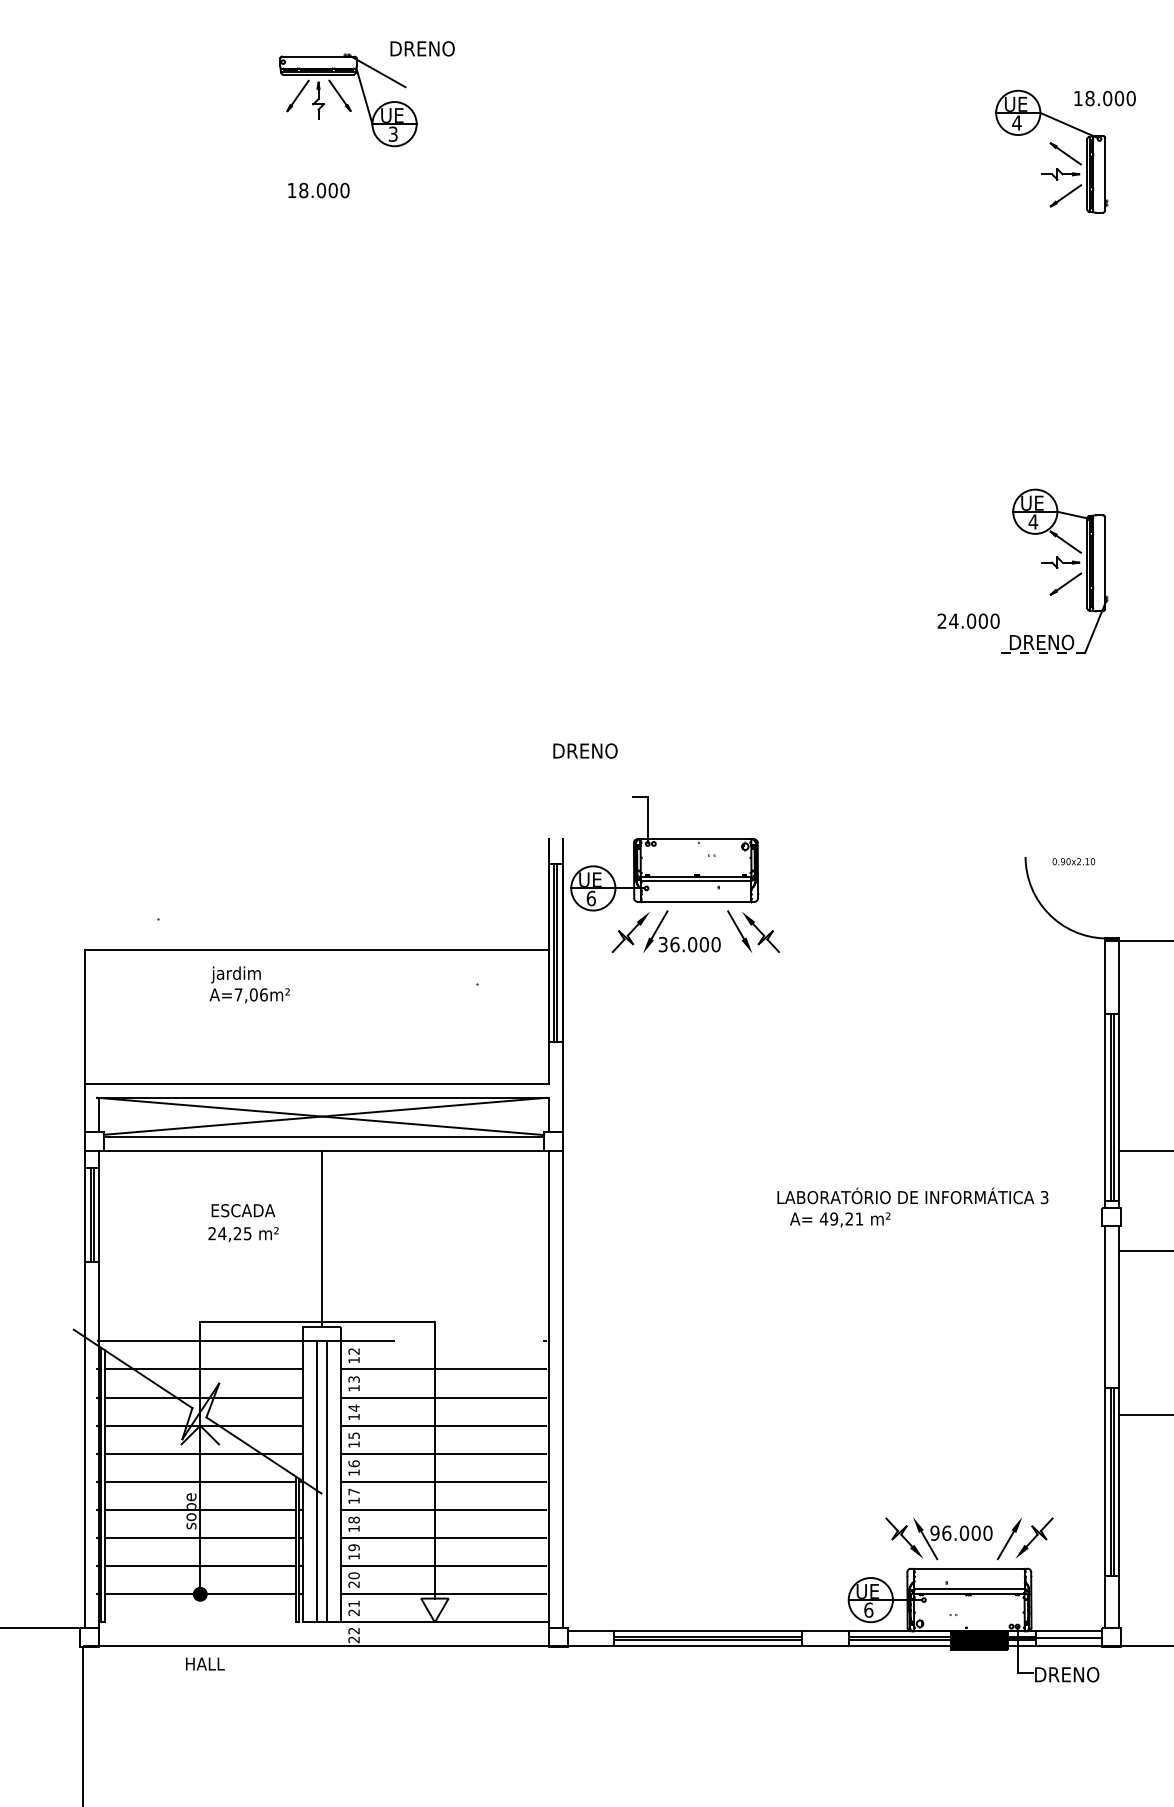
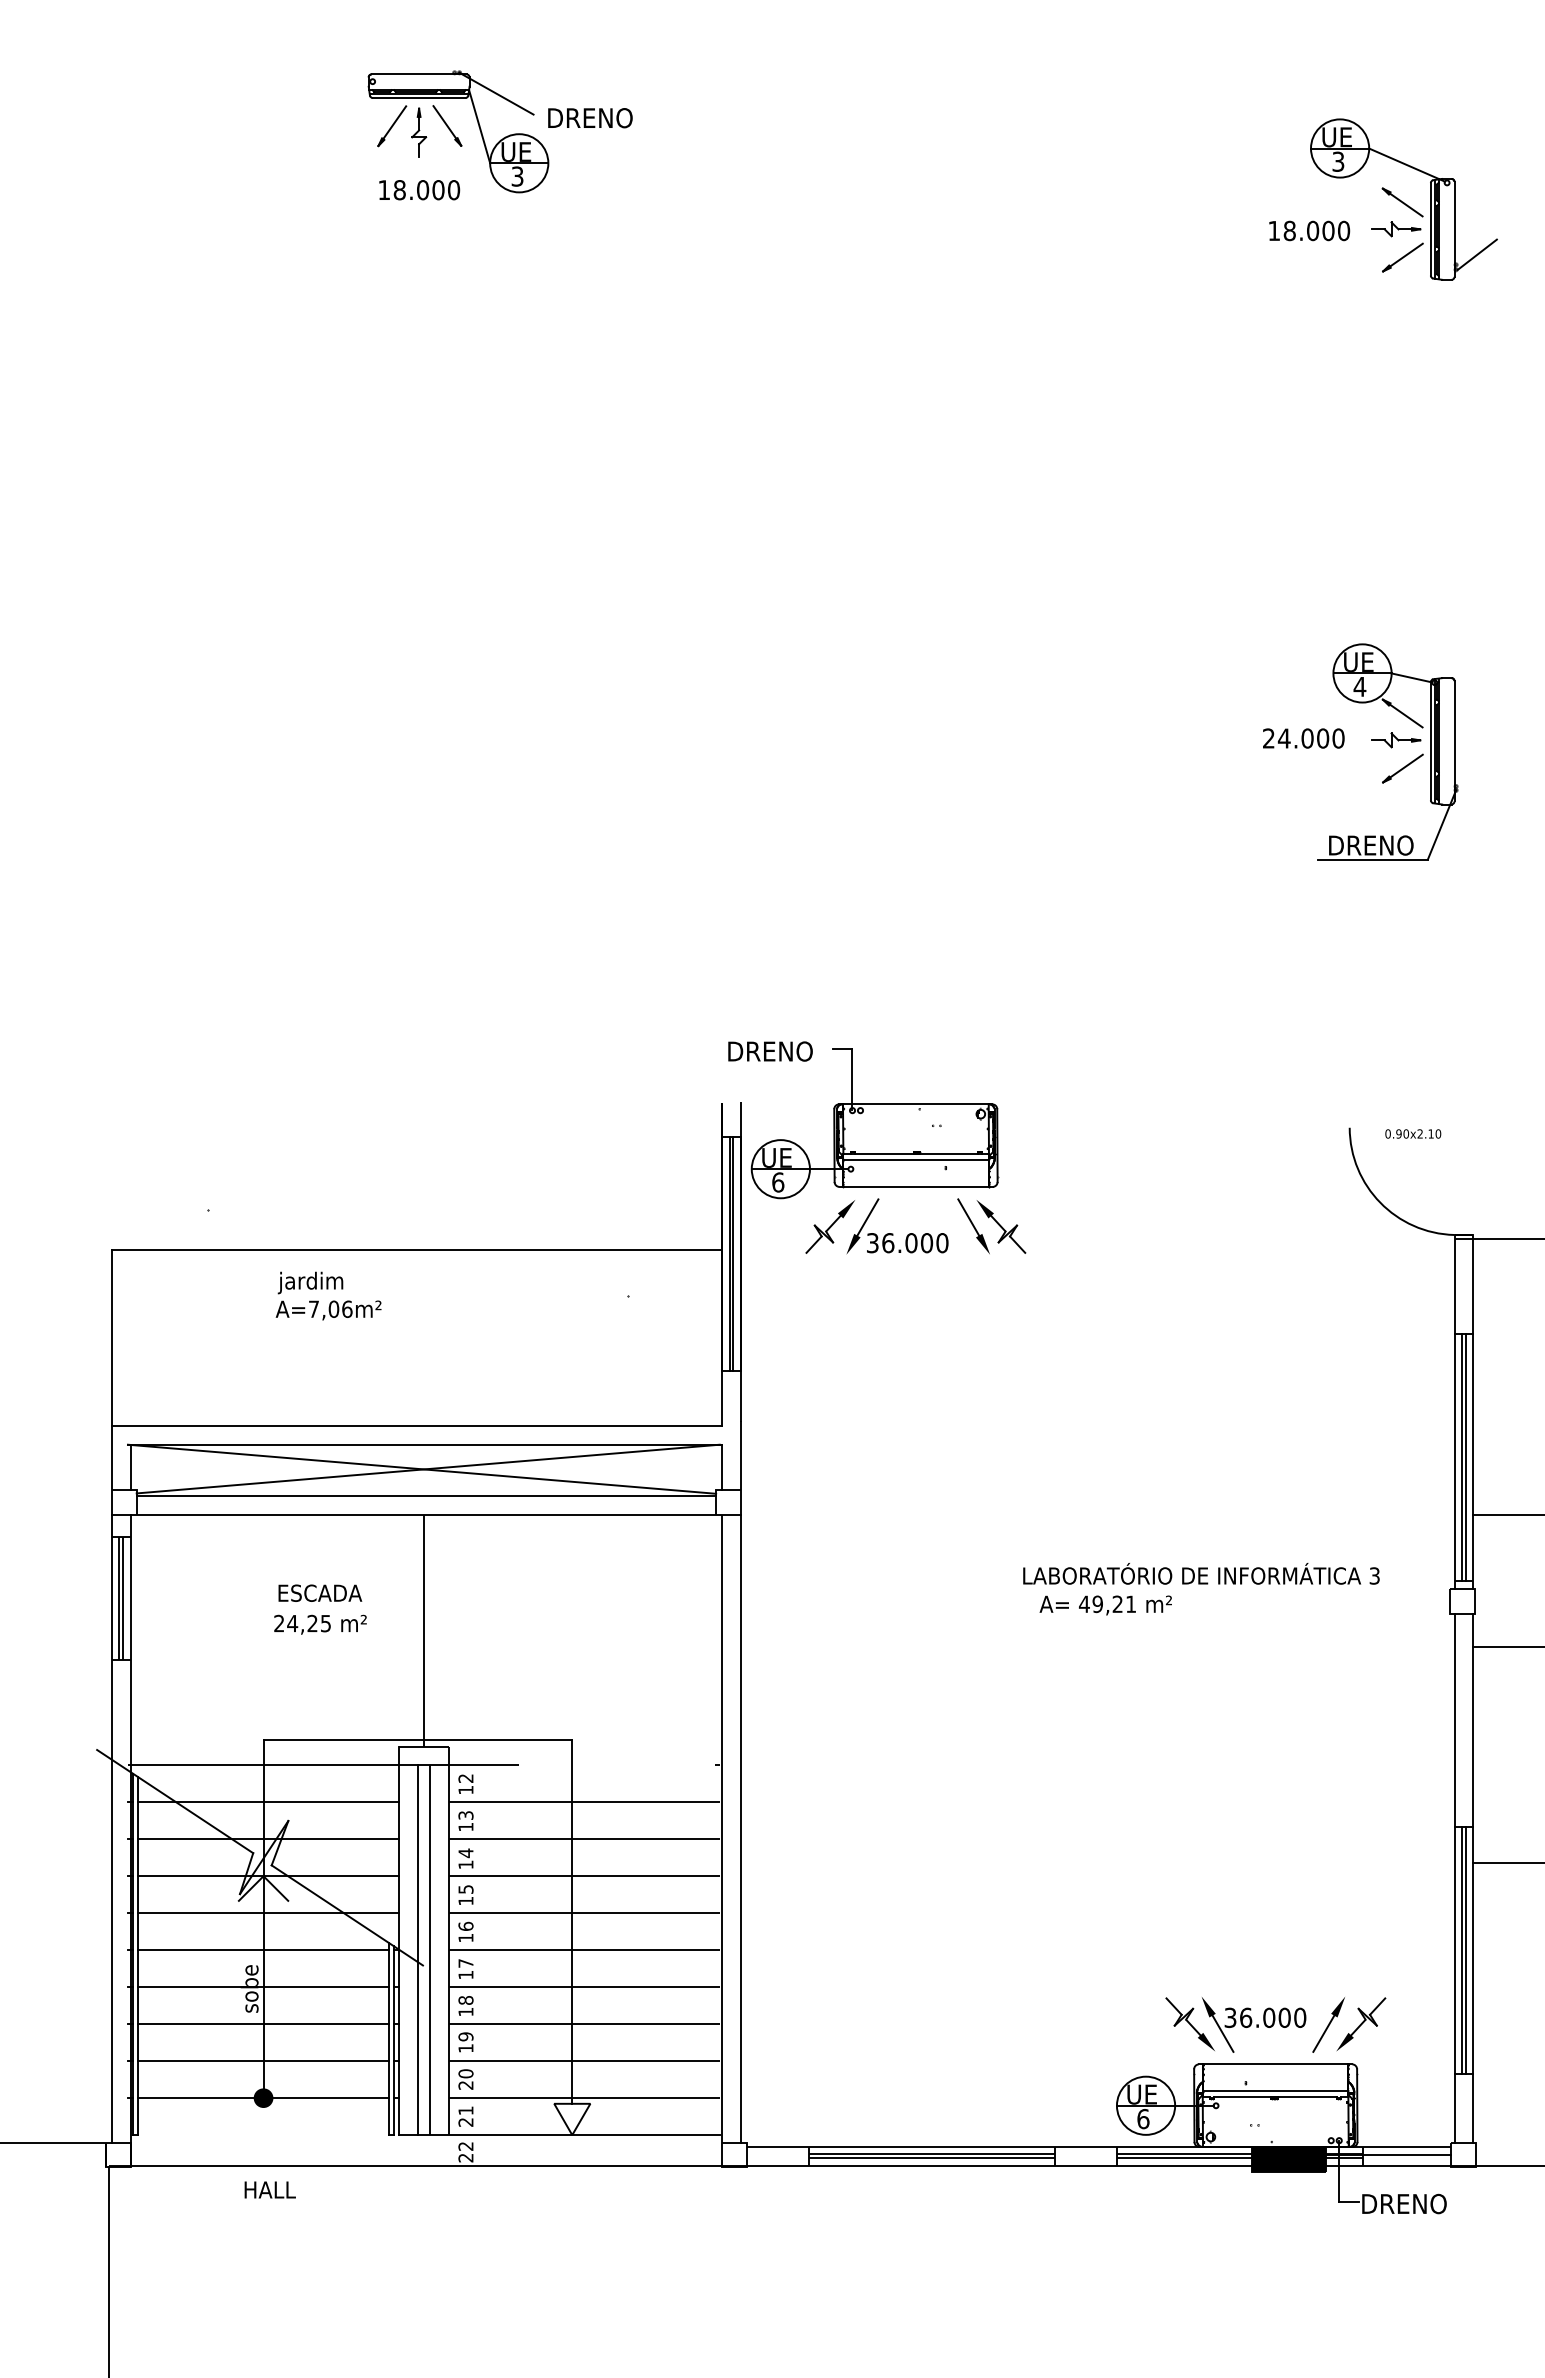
text: (422, 48) -> (590, 117), moved
text: (1104, 98) -> (1308, 230), moved
text: (1016, 122) -> (1337, 161), 4 -> 3
text: (318, 190) -> (419, 190), moved
line: (1122, 193) -> (1477, 254), added
text: (968, 620) -> (1303, 737), moved
line: (1043, 653) -> (1373, 859), dashed -> solid
text: (585, 750) -> (770, 1050), moved
text: (934, 1532) -> (1229, 2016), 96.000 -> 36.000

